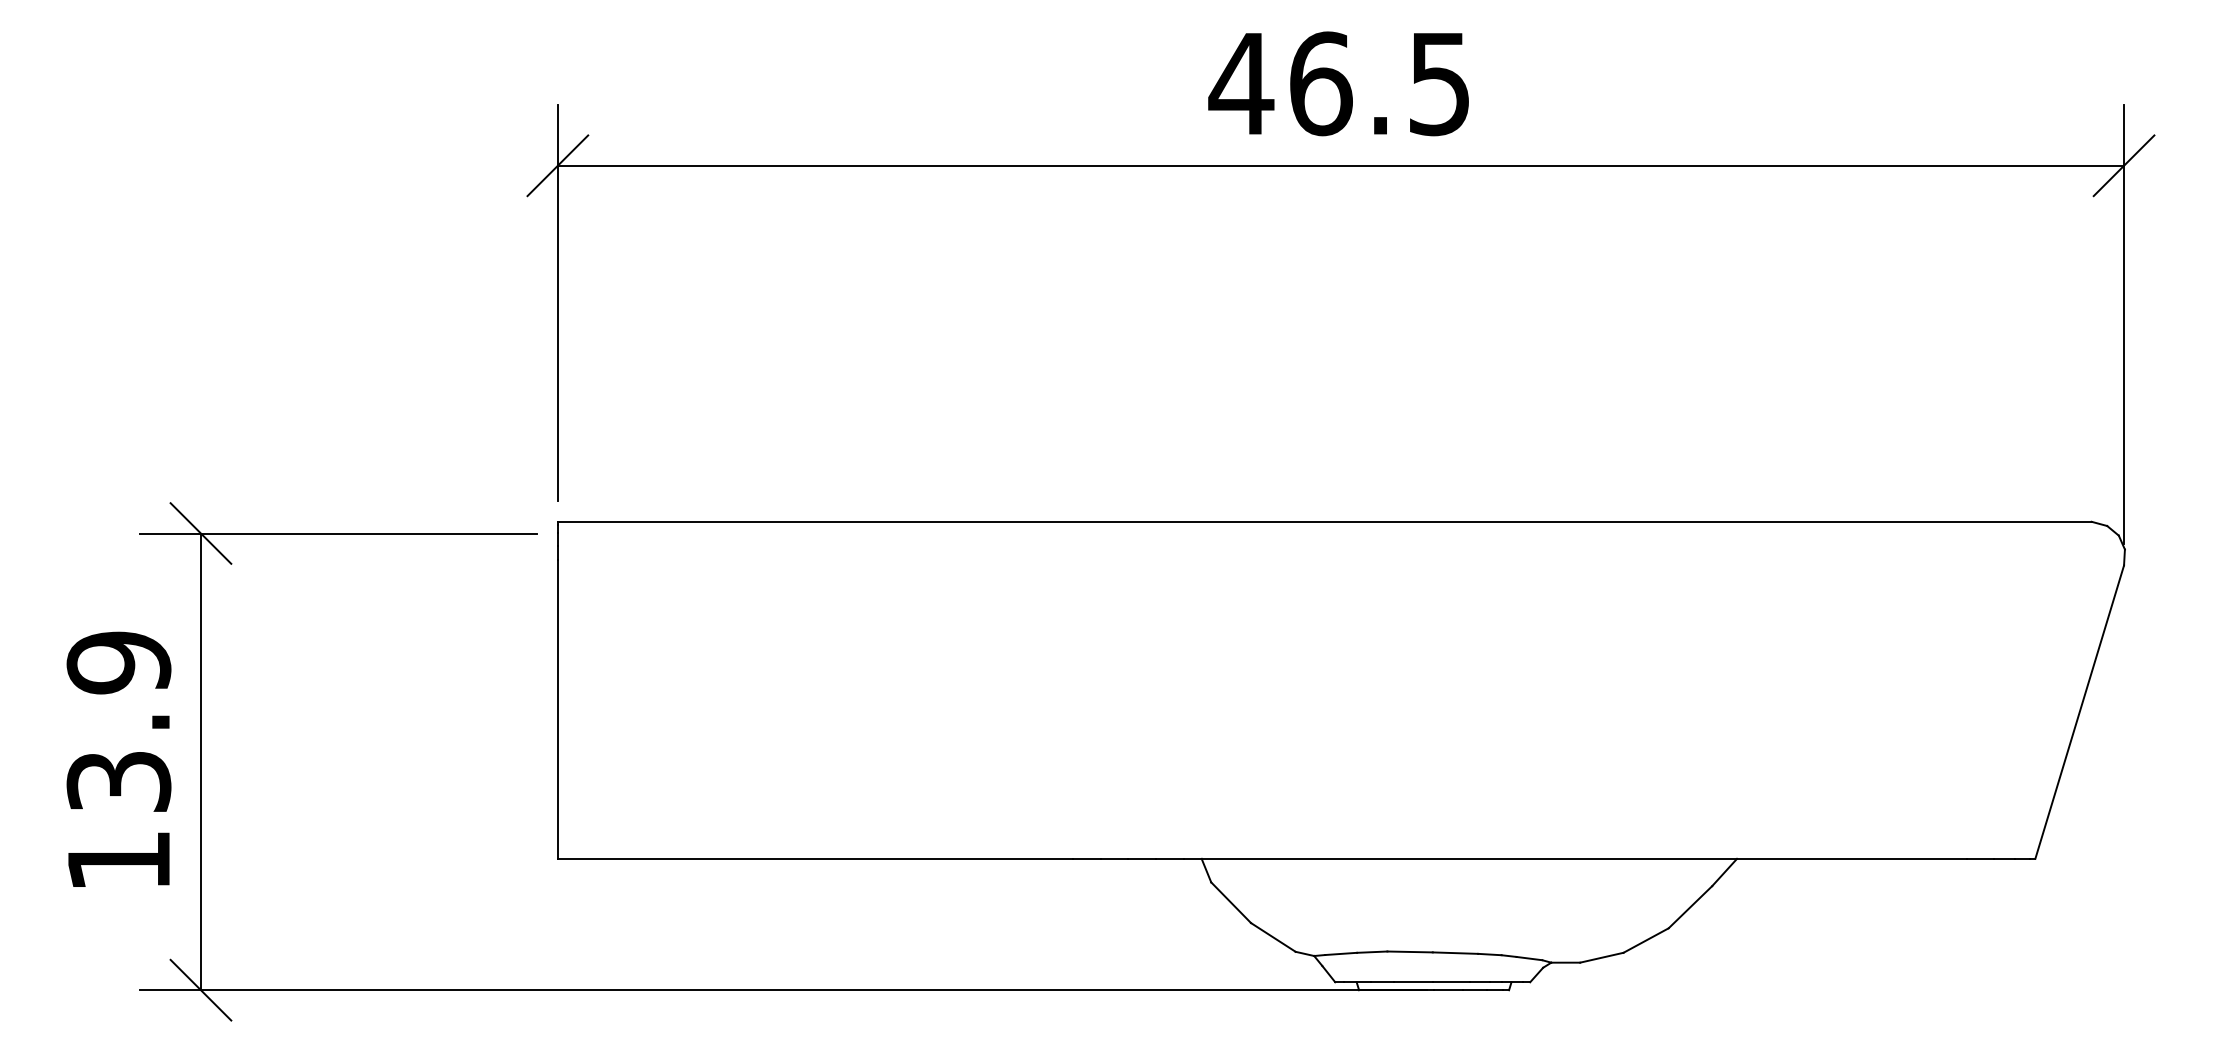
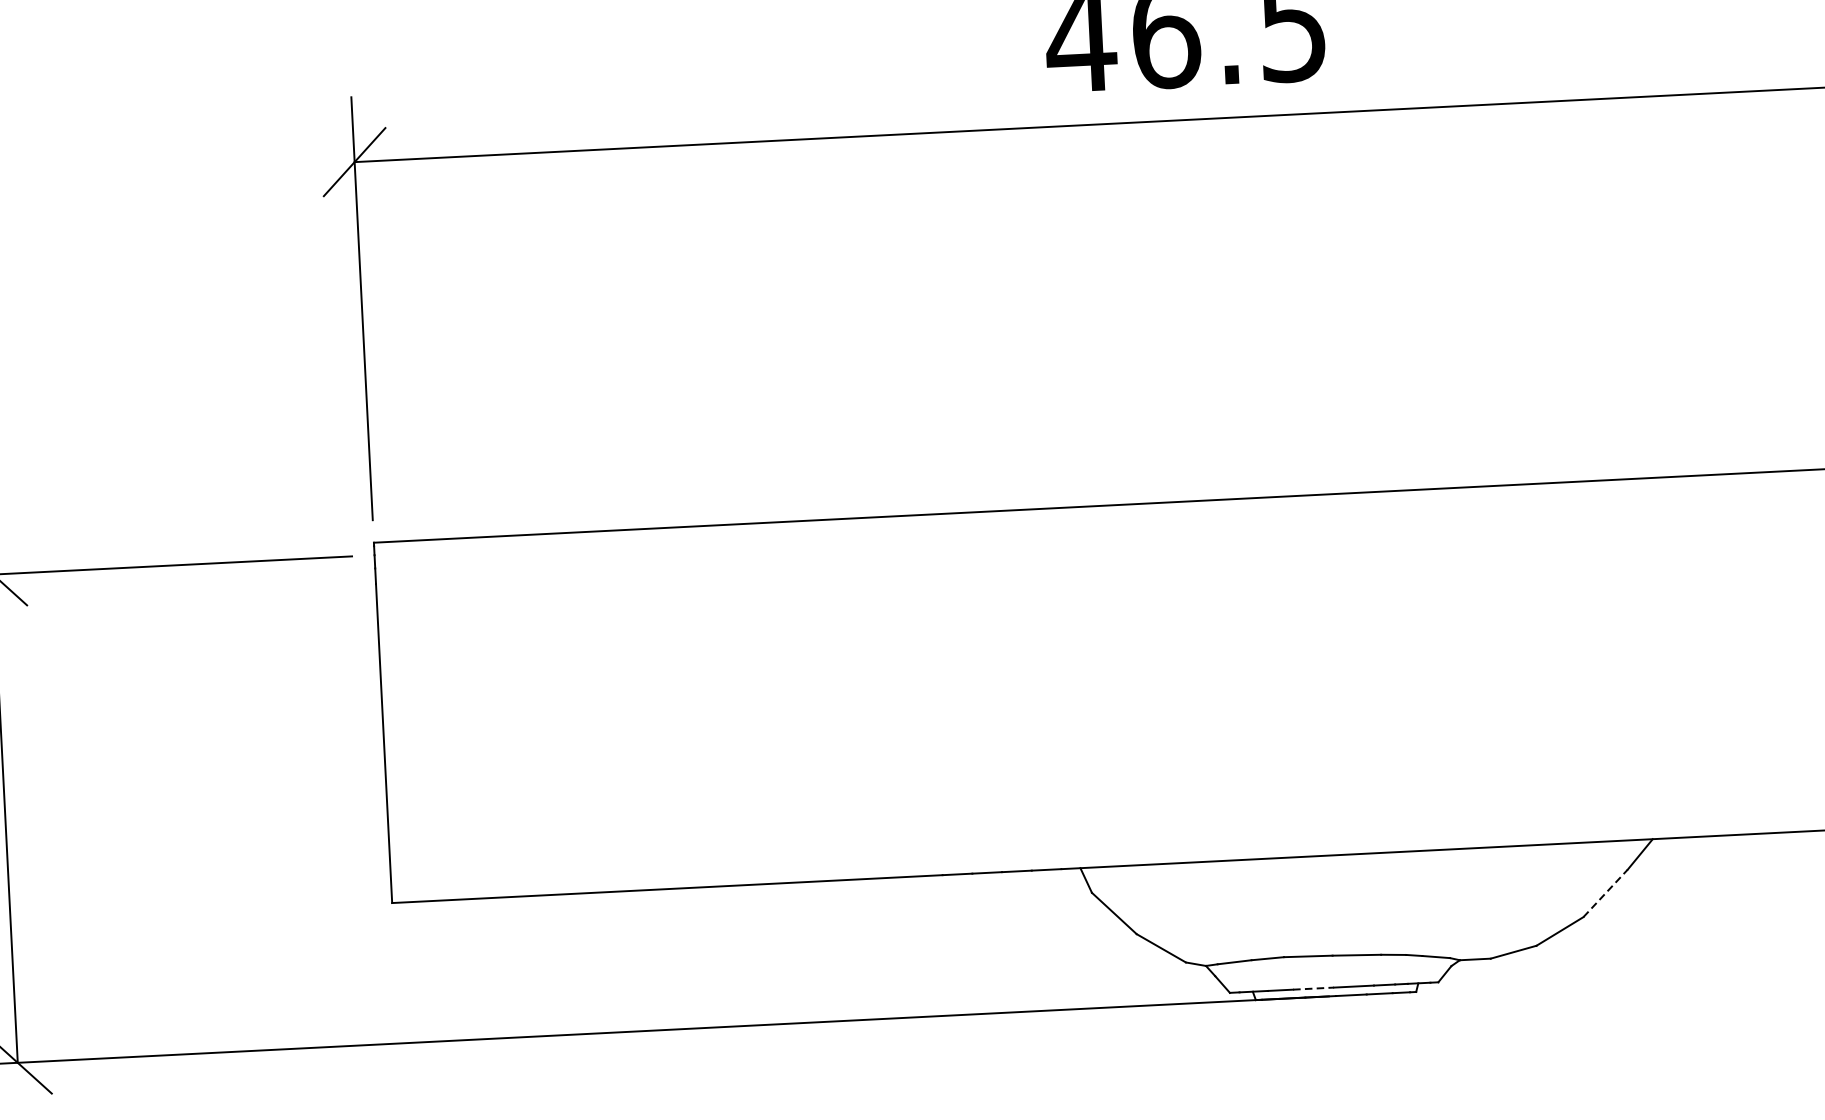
line: (1690, 906) -> (1605, 892), solid -> dashed
line: (1414, 982) -> (1314, 988), solid -> dashed

